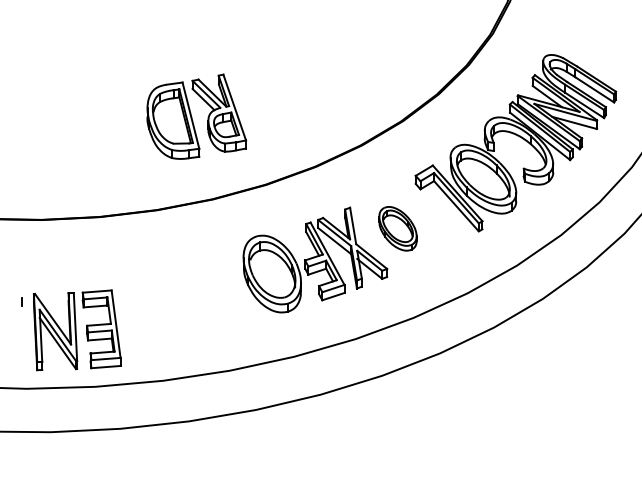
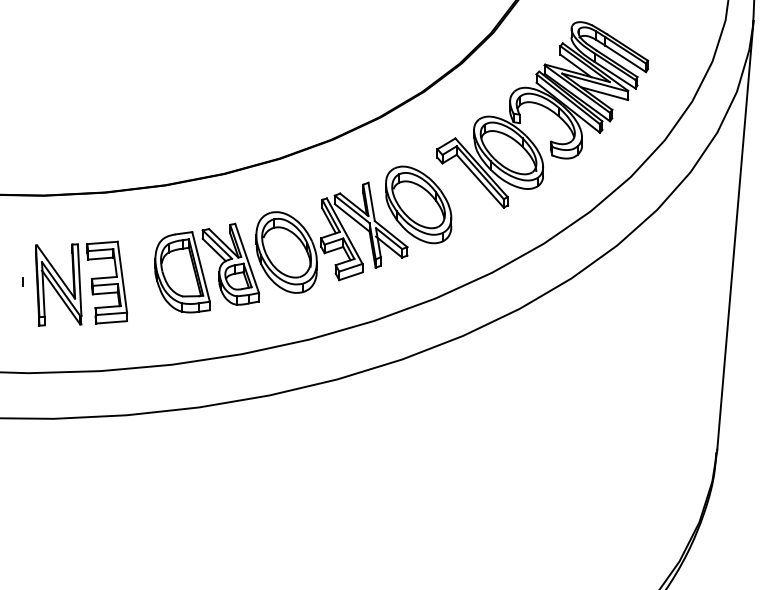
part: (197, 116) -> (207, 267), moved
part: (397, 228) -> (418, 204), size x1.67
part: (77, 330) -> (81, 283), moved

